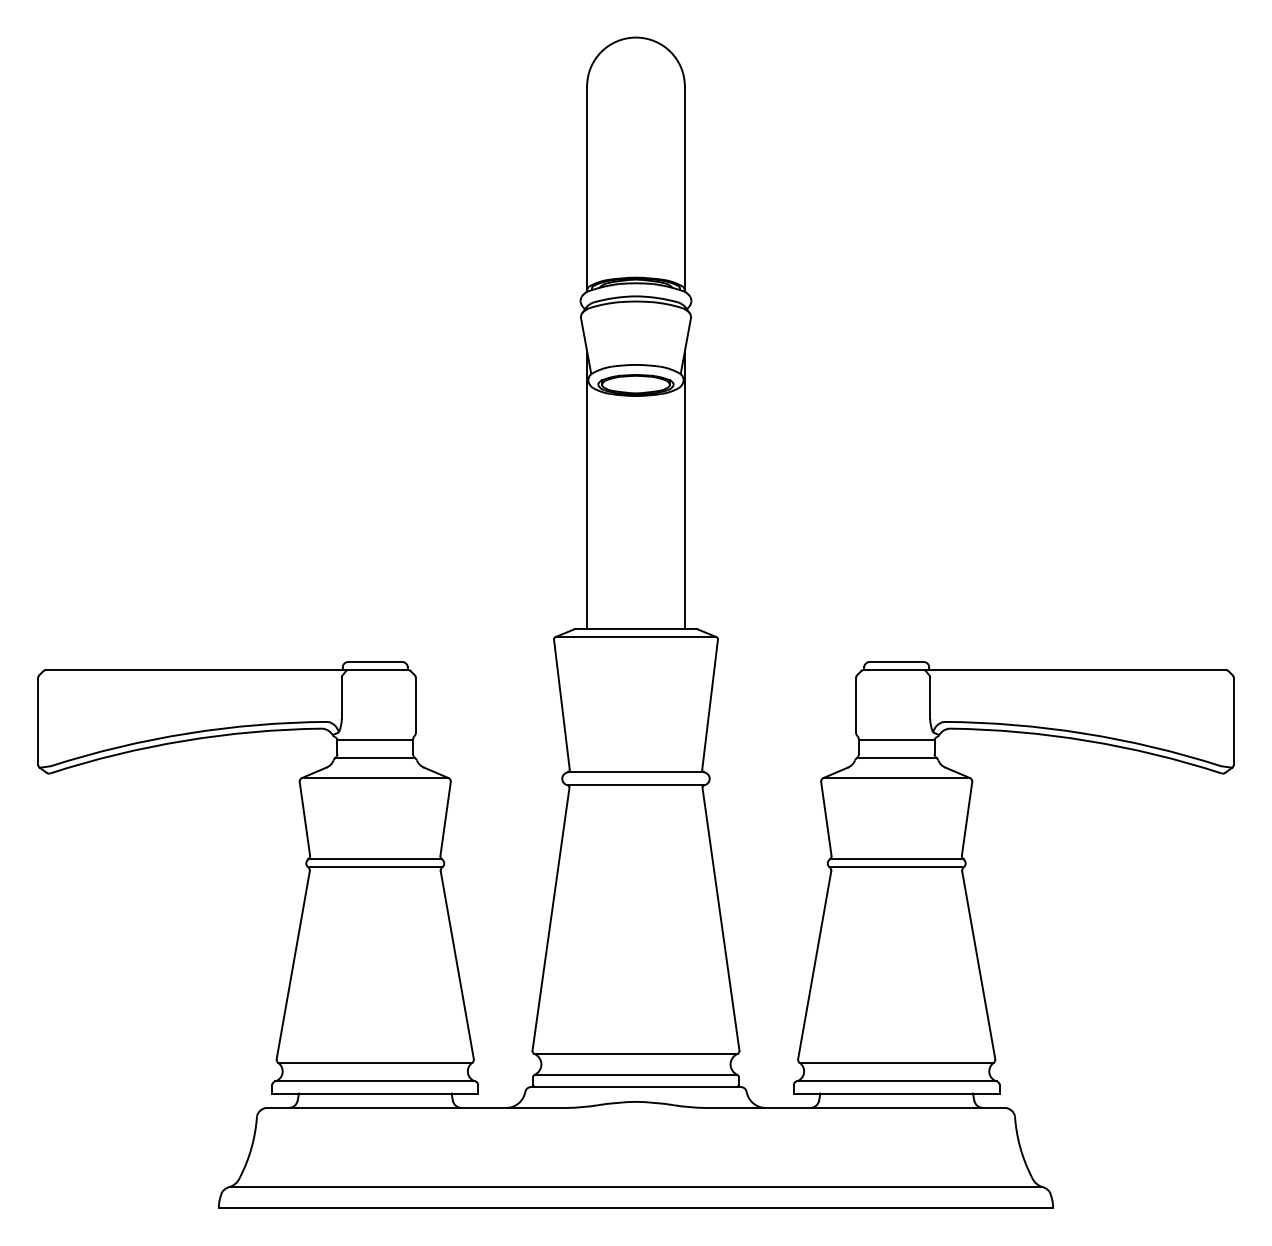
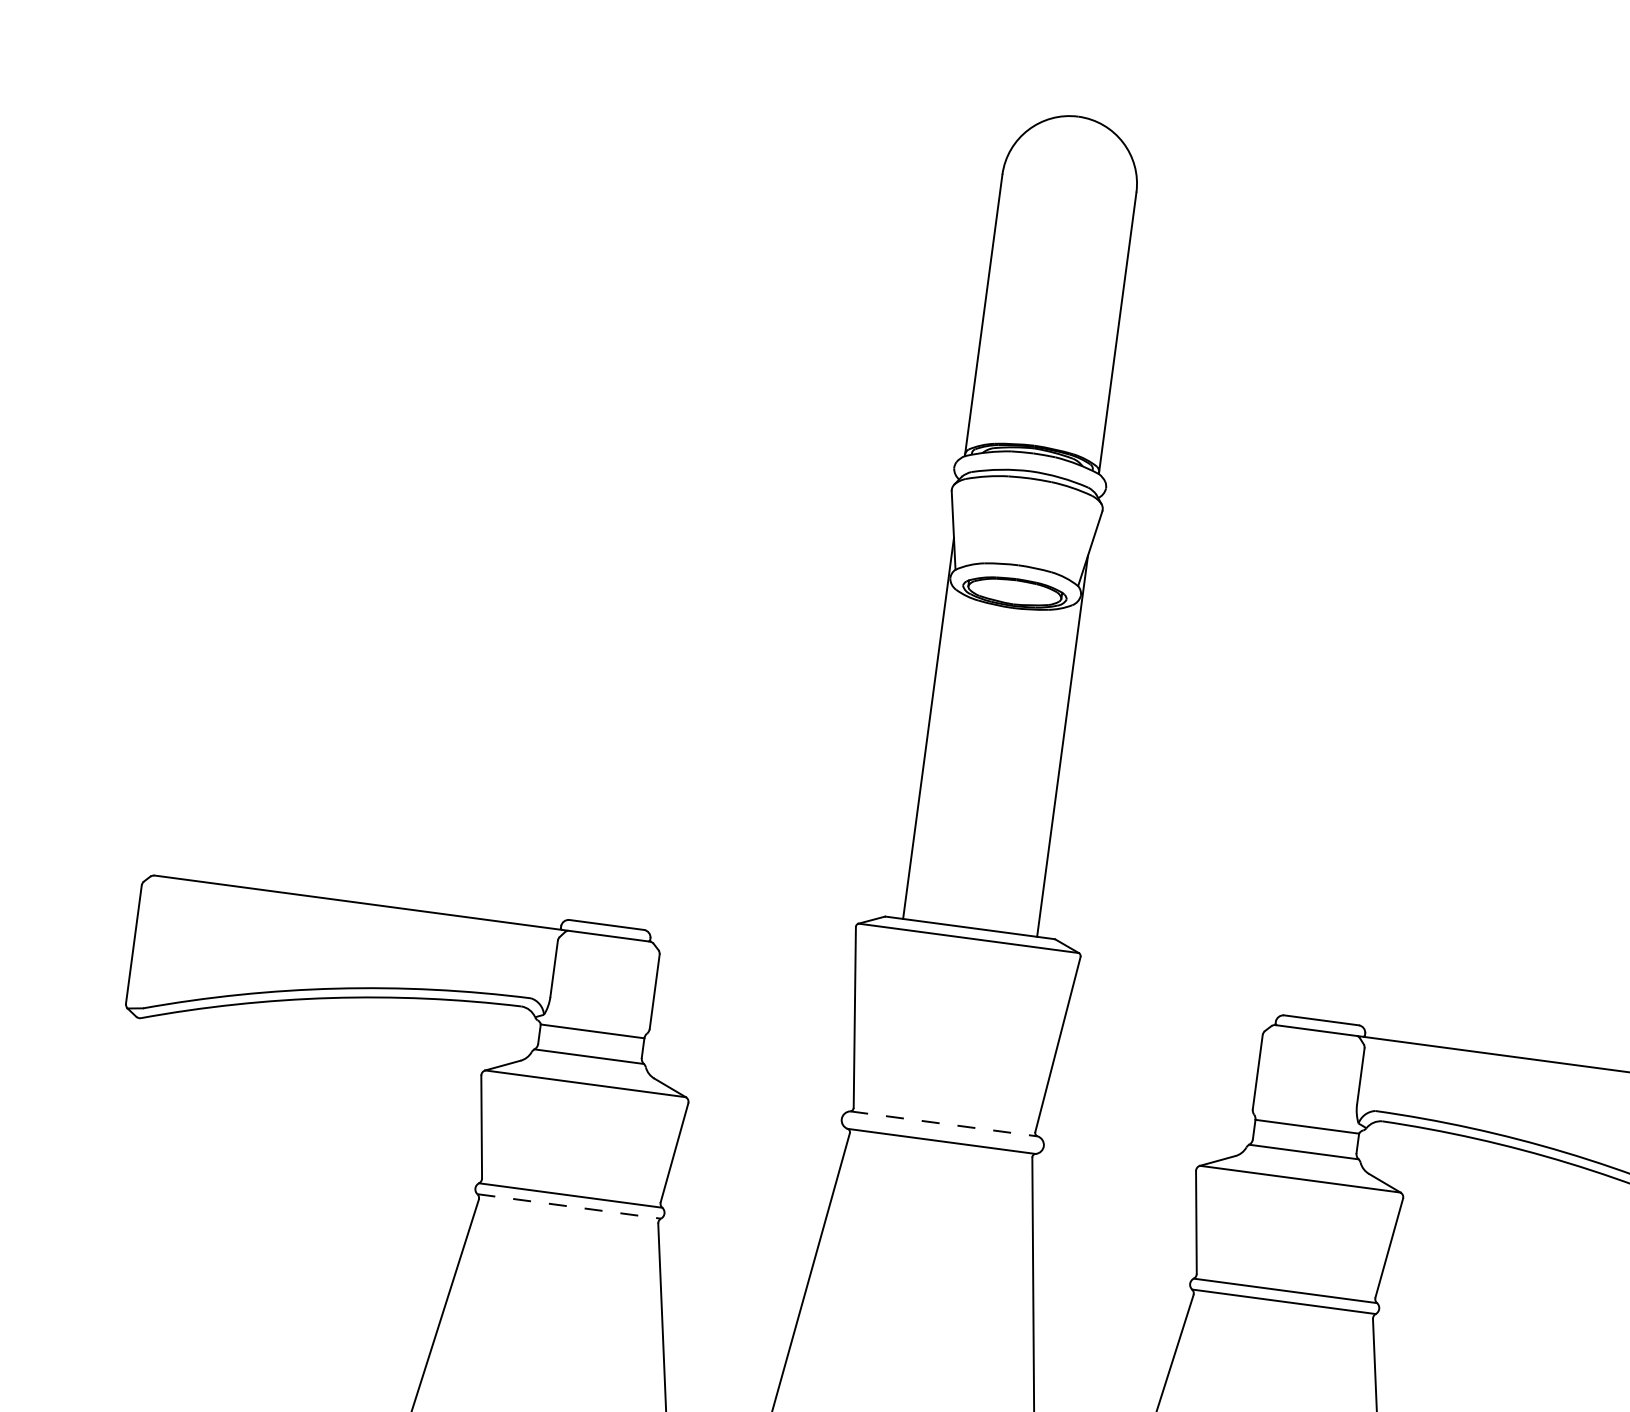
line: (636, 772) -> (944, 1124), solid -> dashed
line: (375, 867) -> (569, 1206), solid -> dashed

